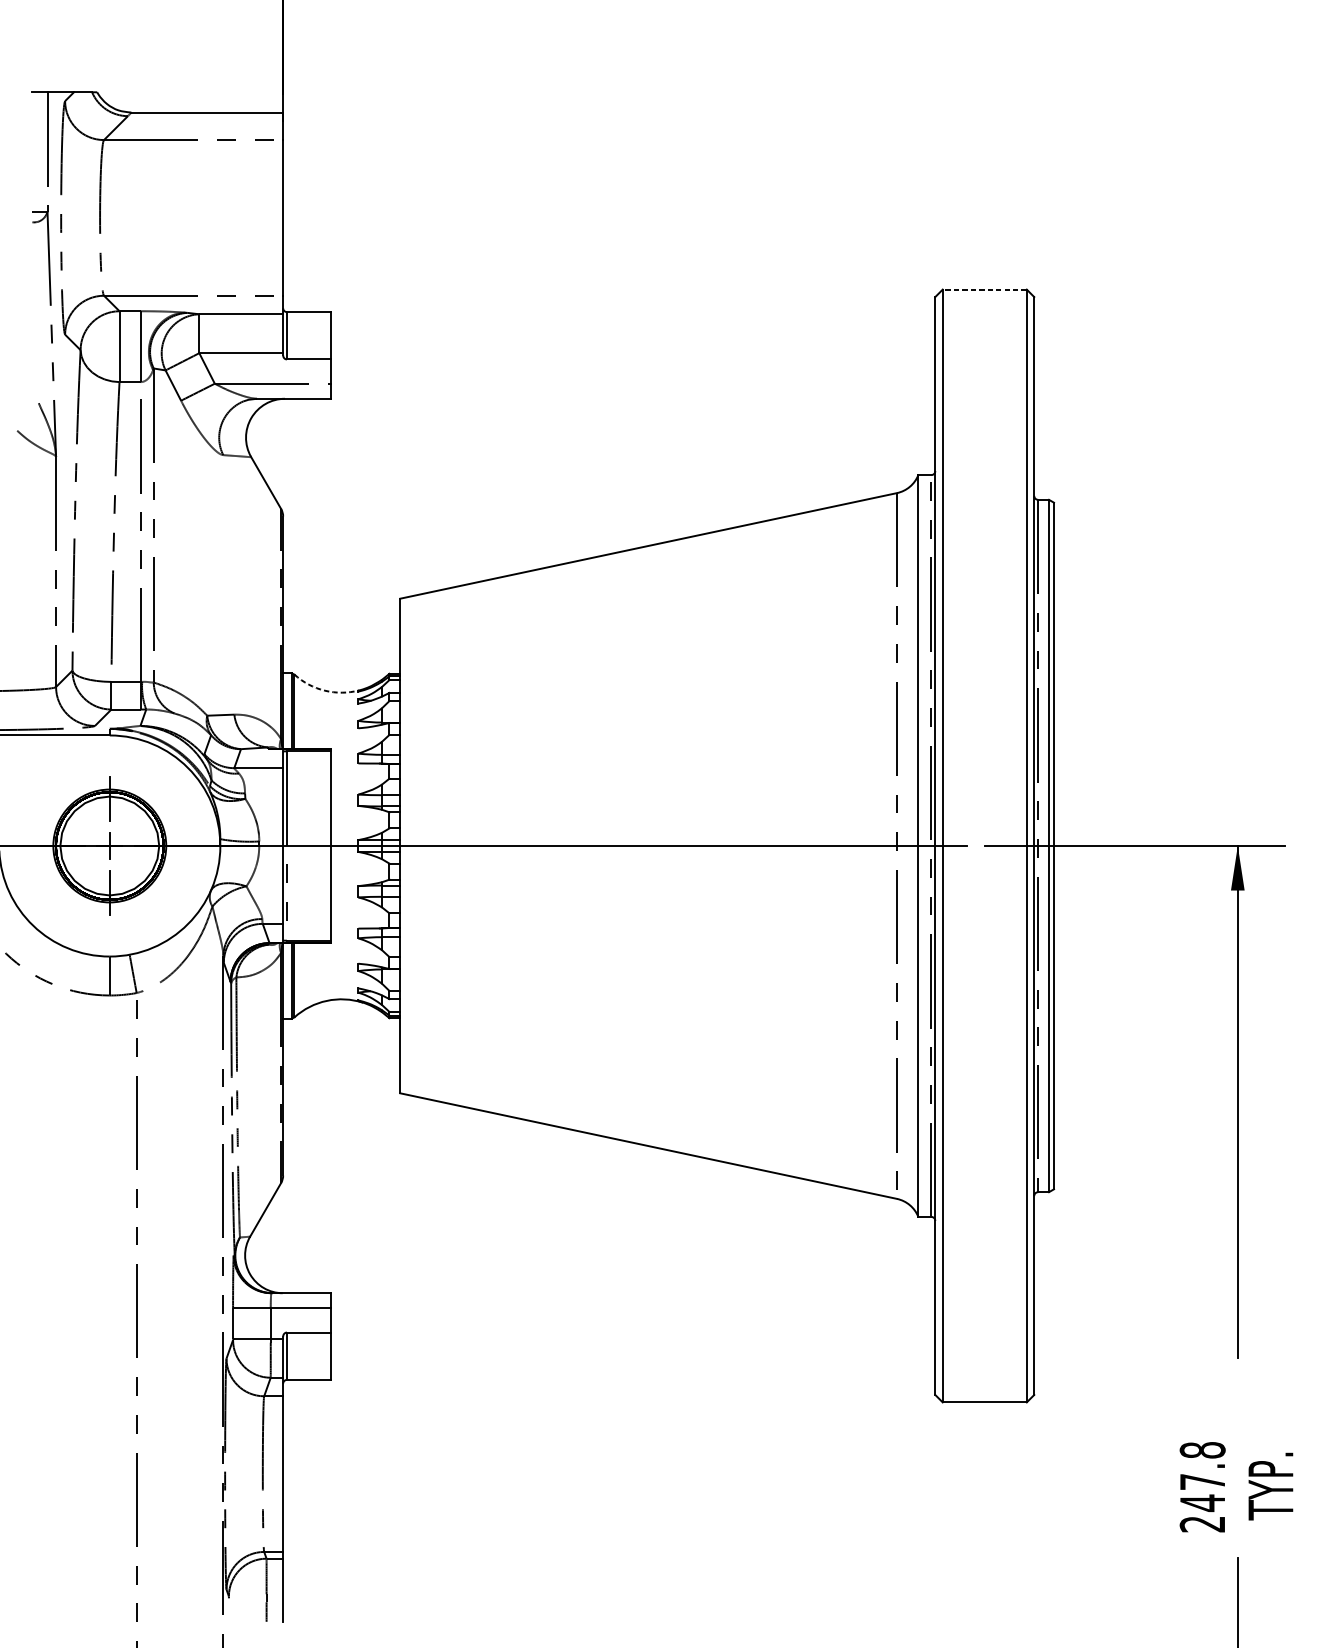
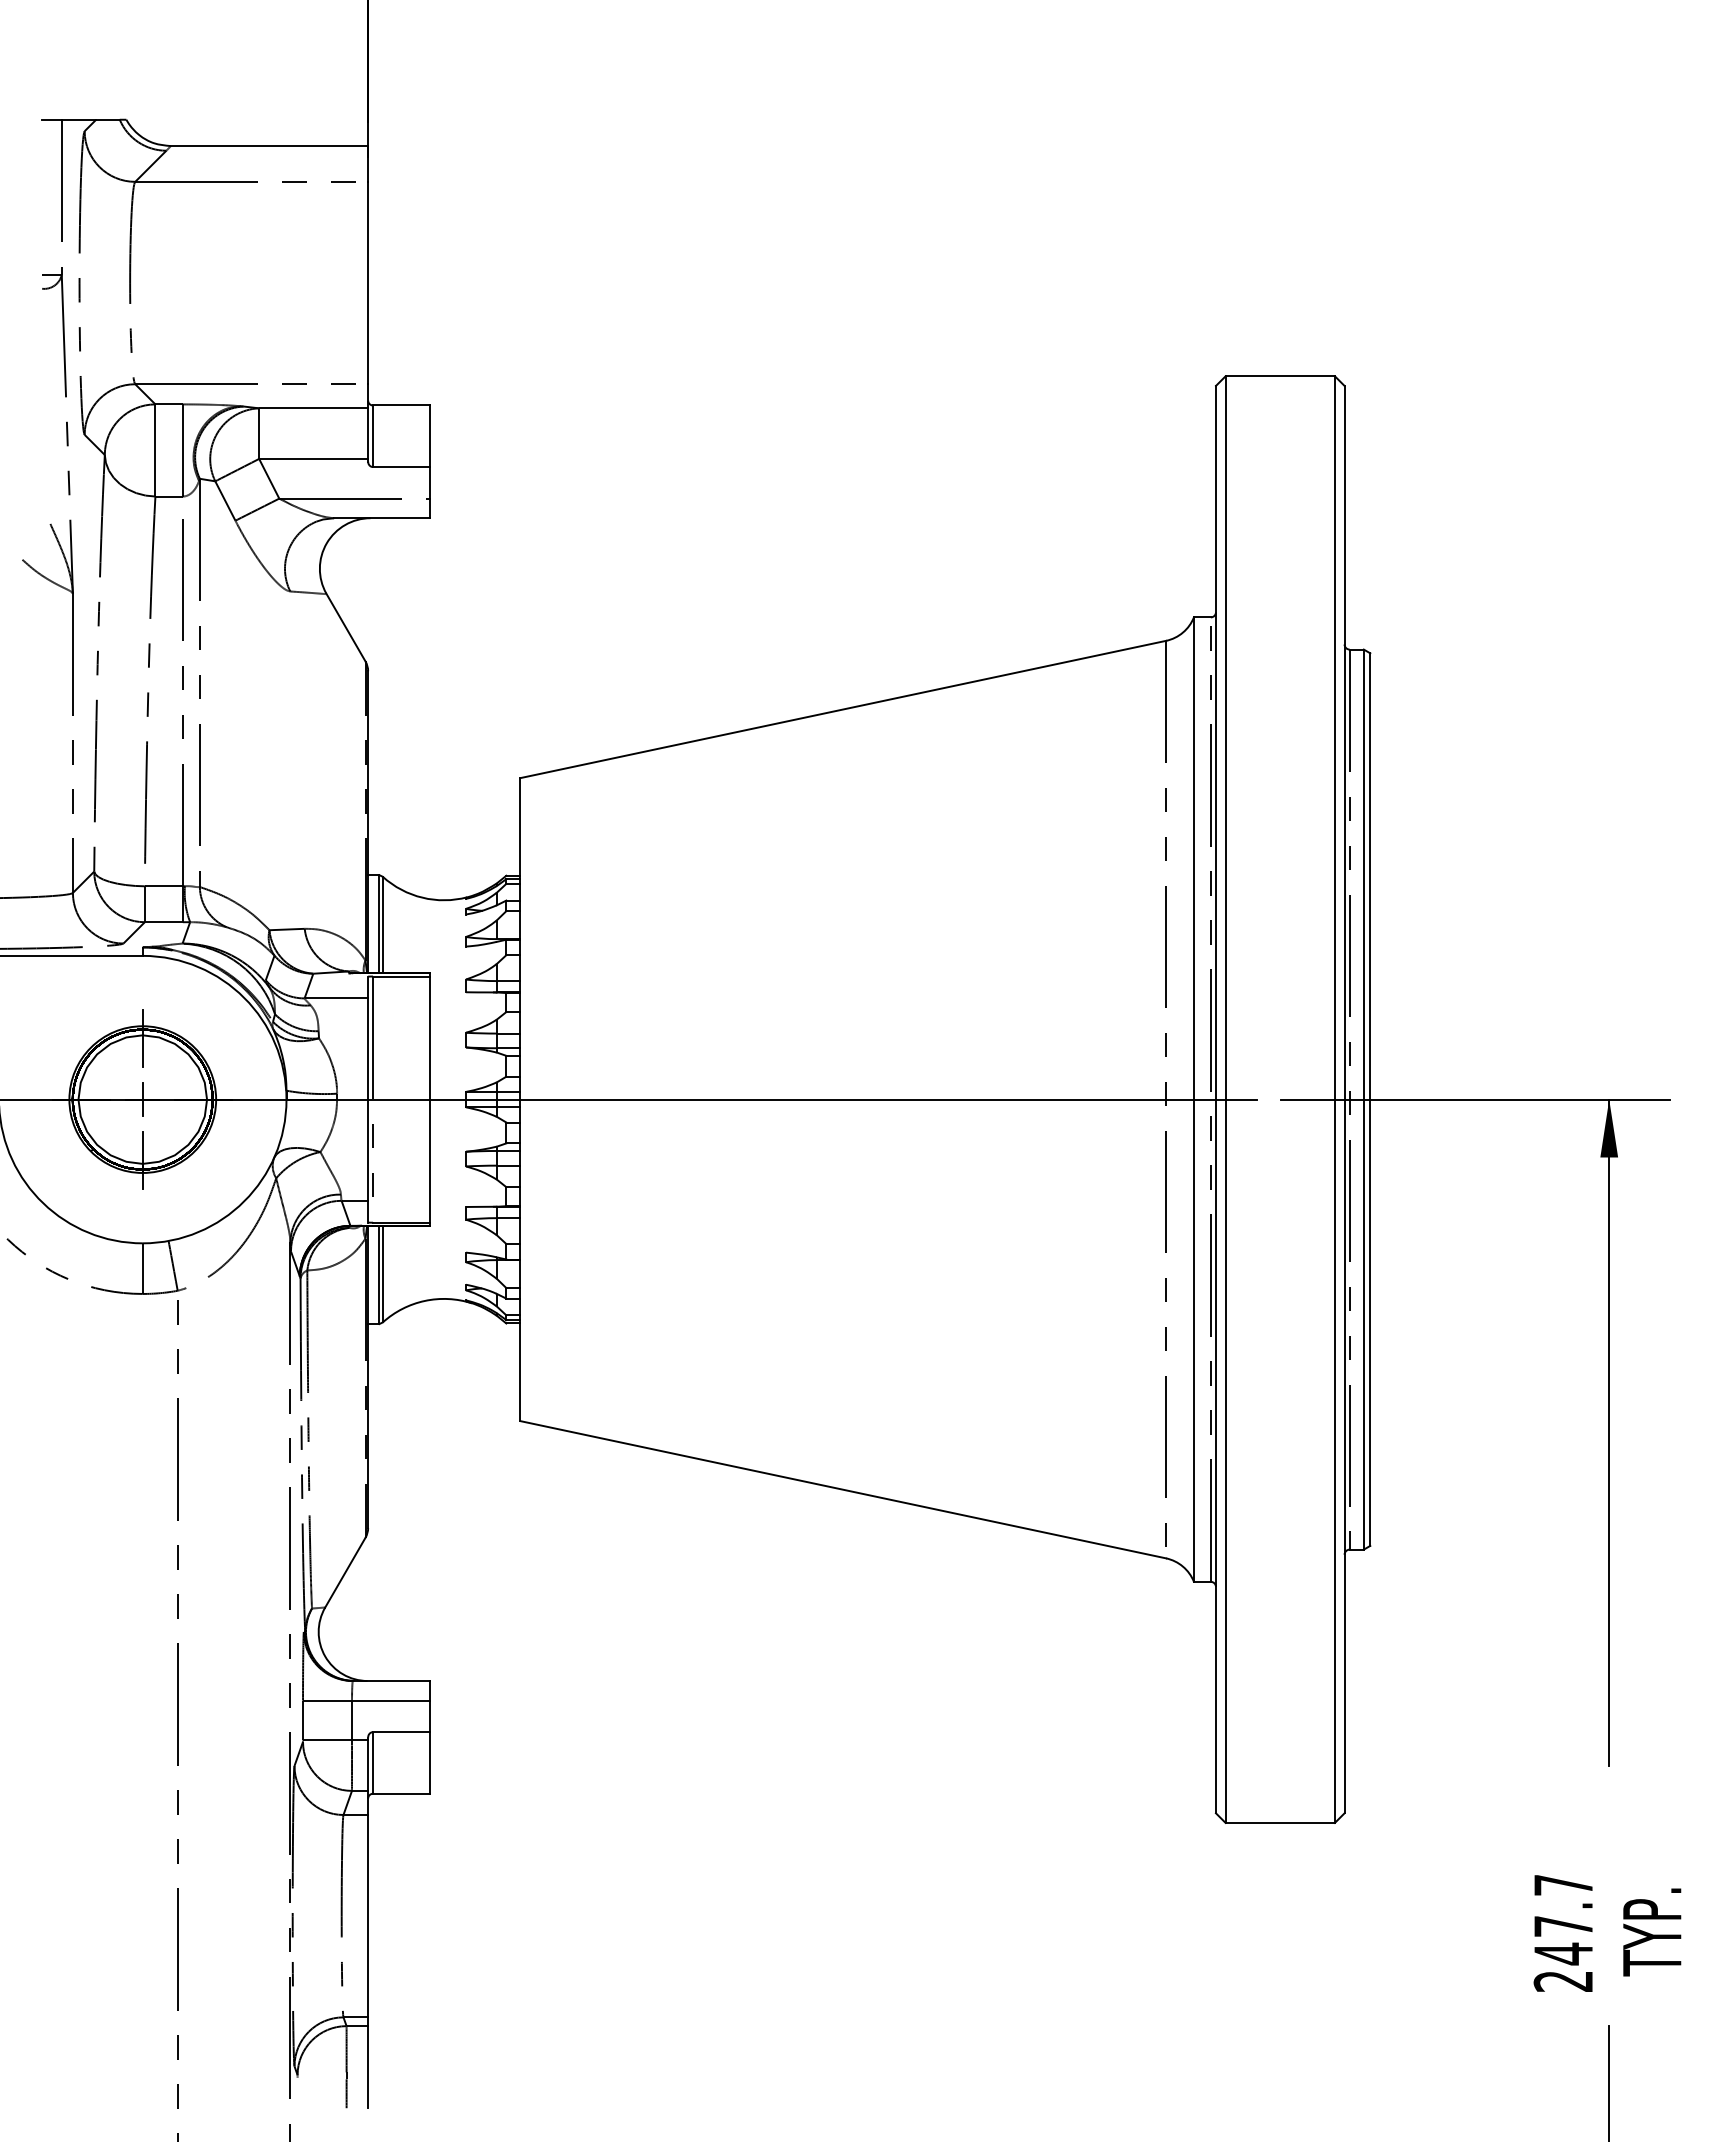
line: (984, 289) -> (1280, 376), dashed -> solid
arc: (324, 690) -> (422, 897), dashed -> solid
text: (1202, 1449) -> (1563, 1884), 247.8 -> 247.7

